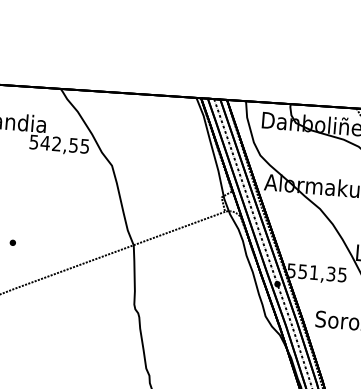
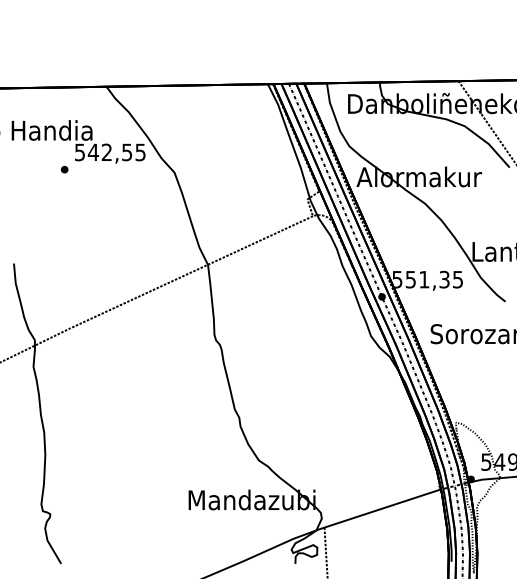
part: (12, 242) -> (64, 169), moved

